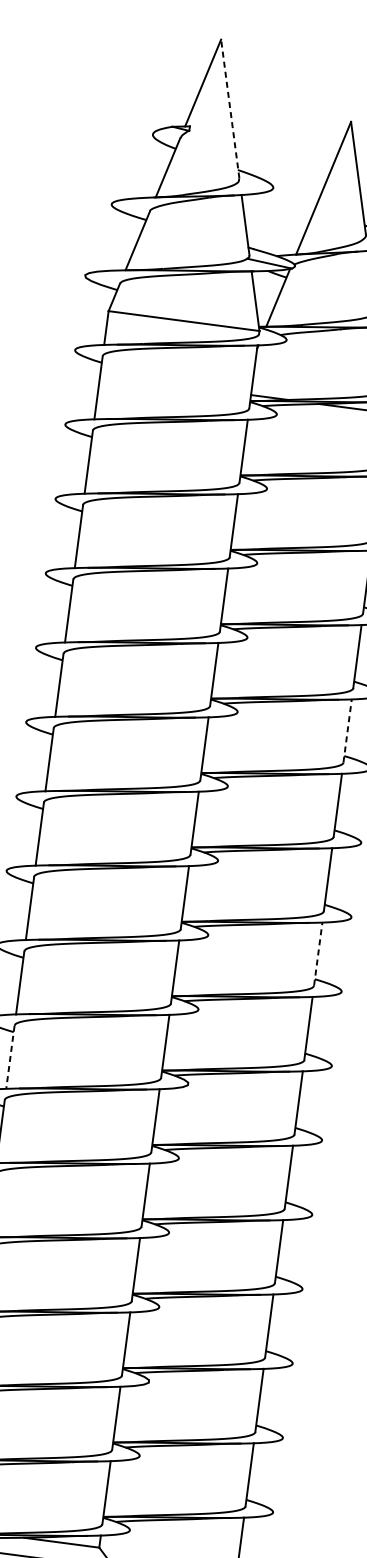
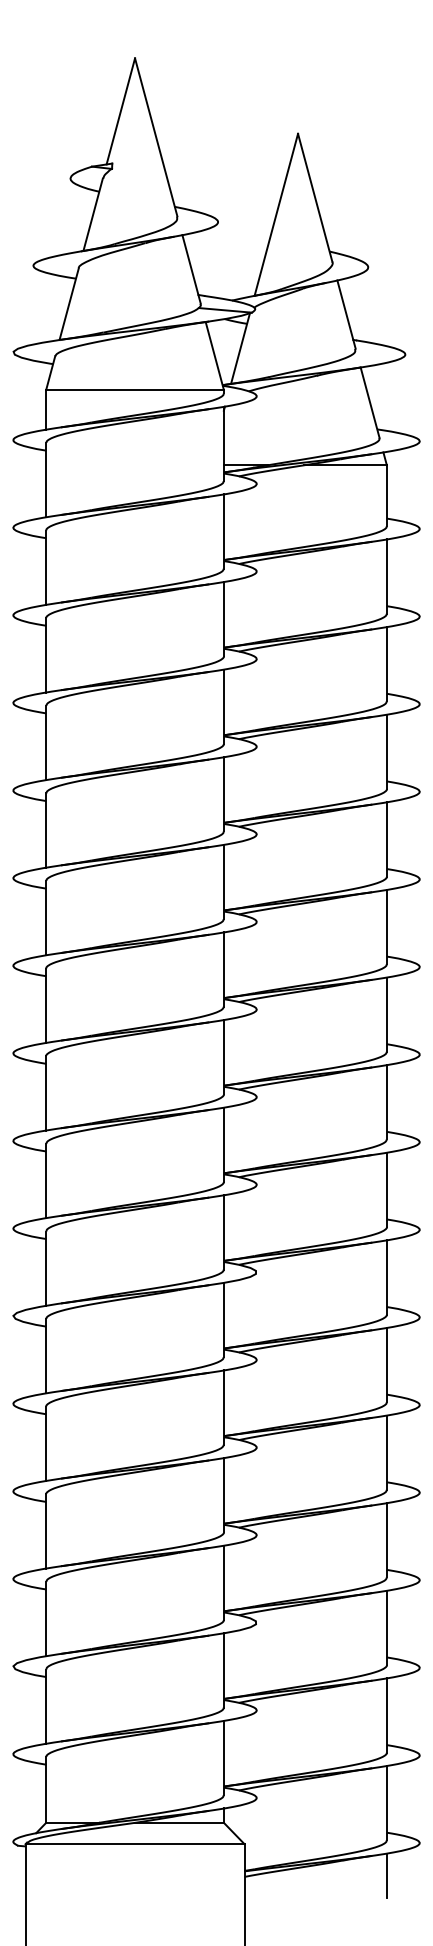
line: (230, 109) -> (156, 137), dashed -> solid
line: (347, 730) -> (386, 838), dashed -> solid
line: (318, 953) -> (386, 1101), dashed -> solid
line: (10, 1058) -> (46, 1269), dashed -> solid

